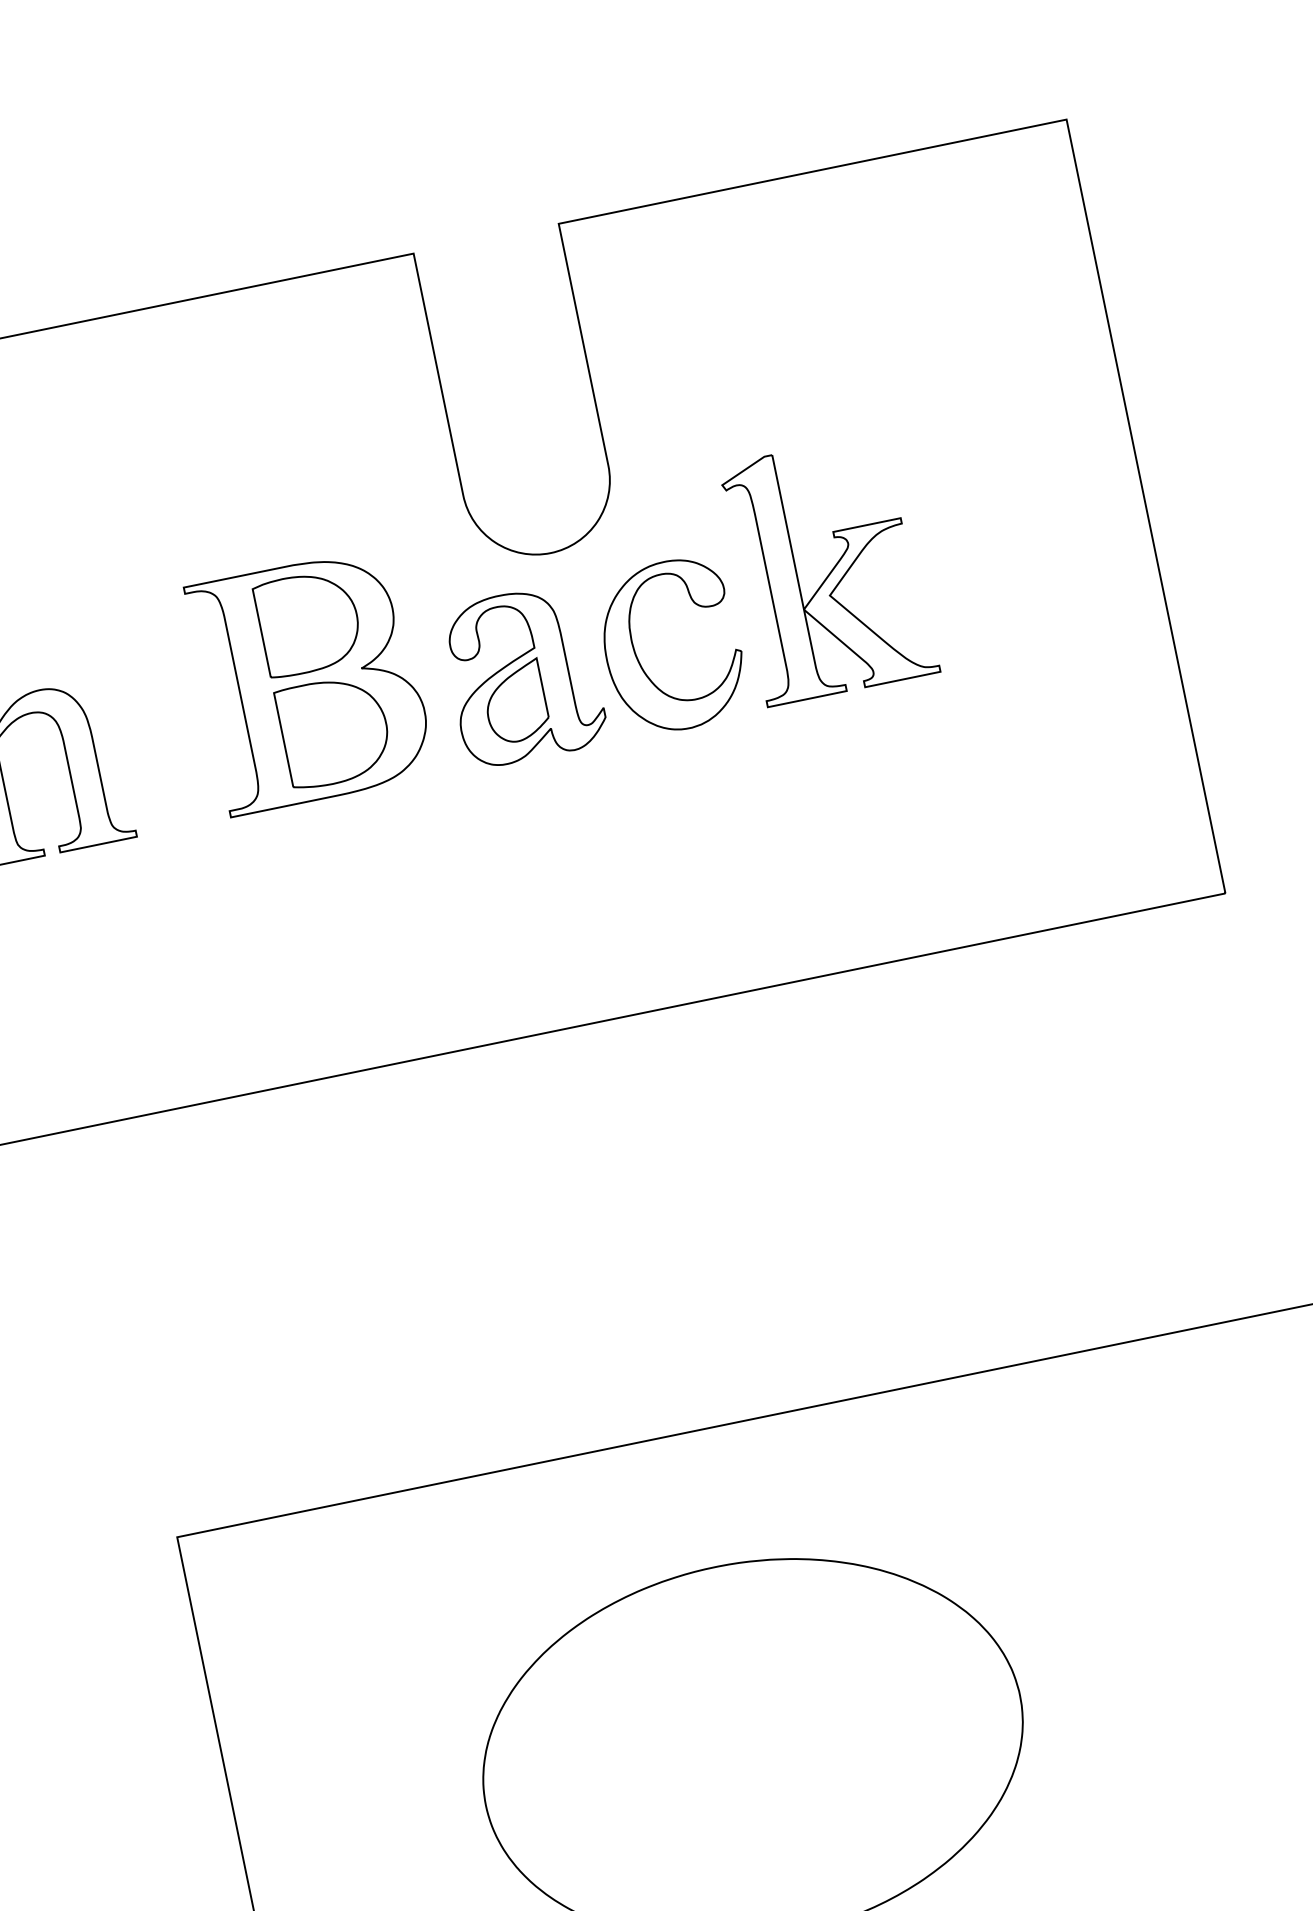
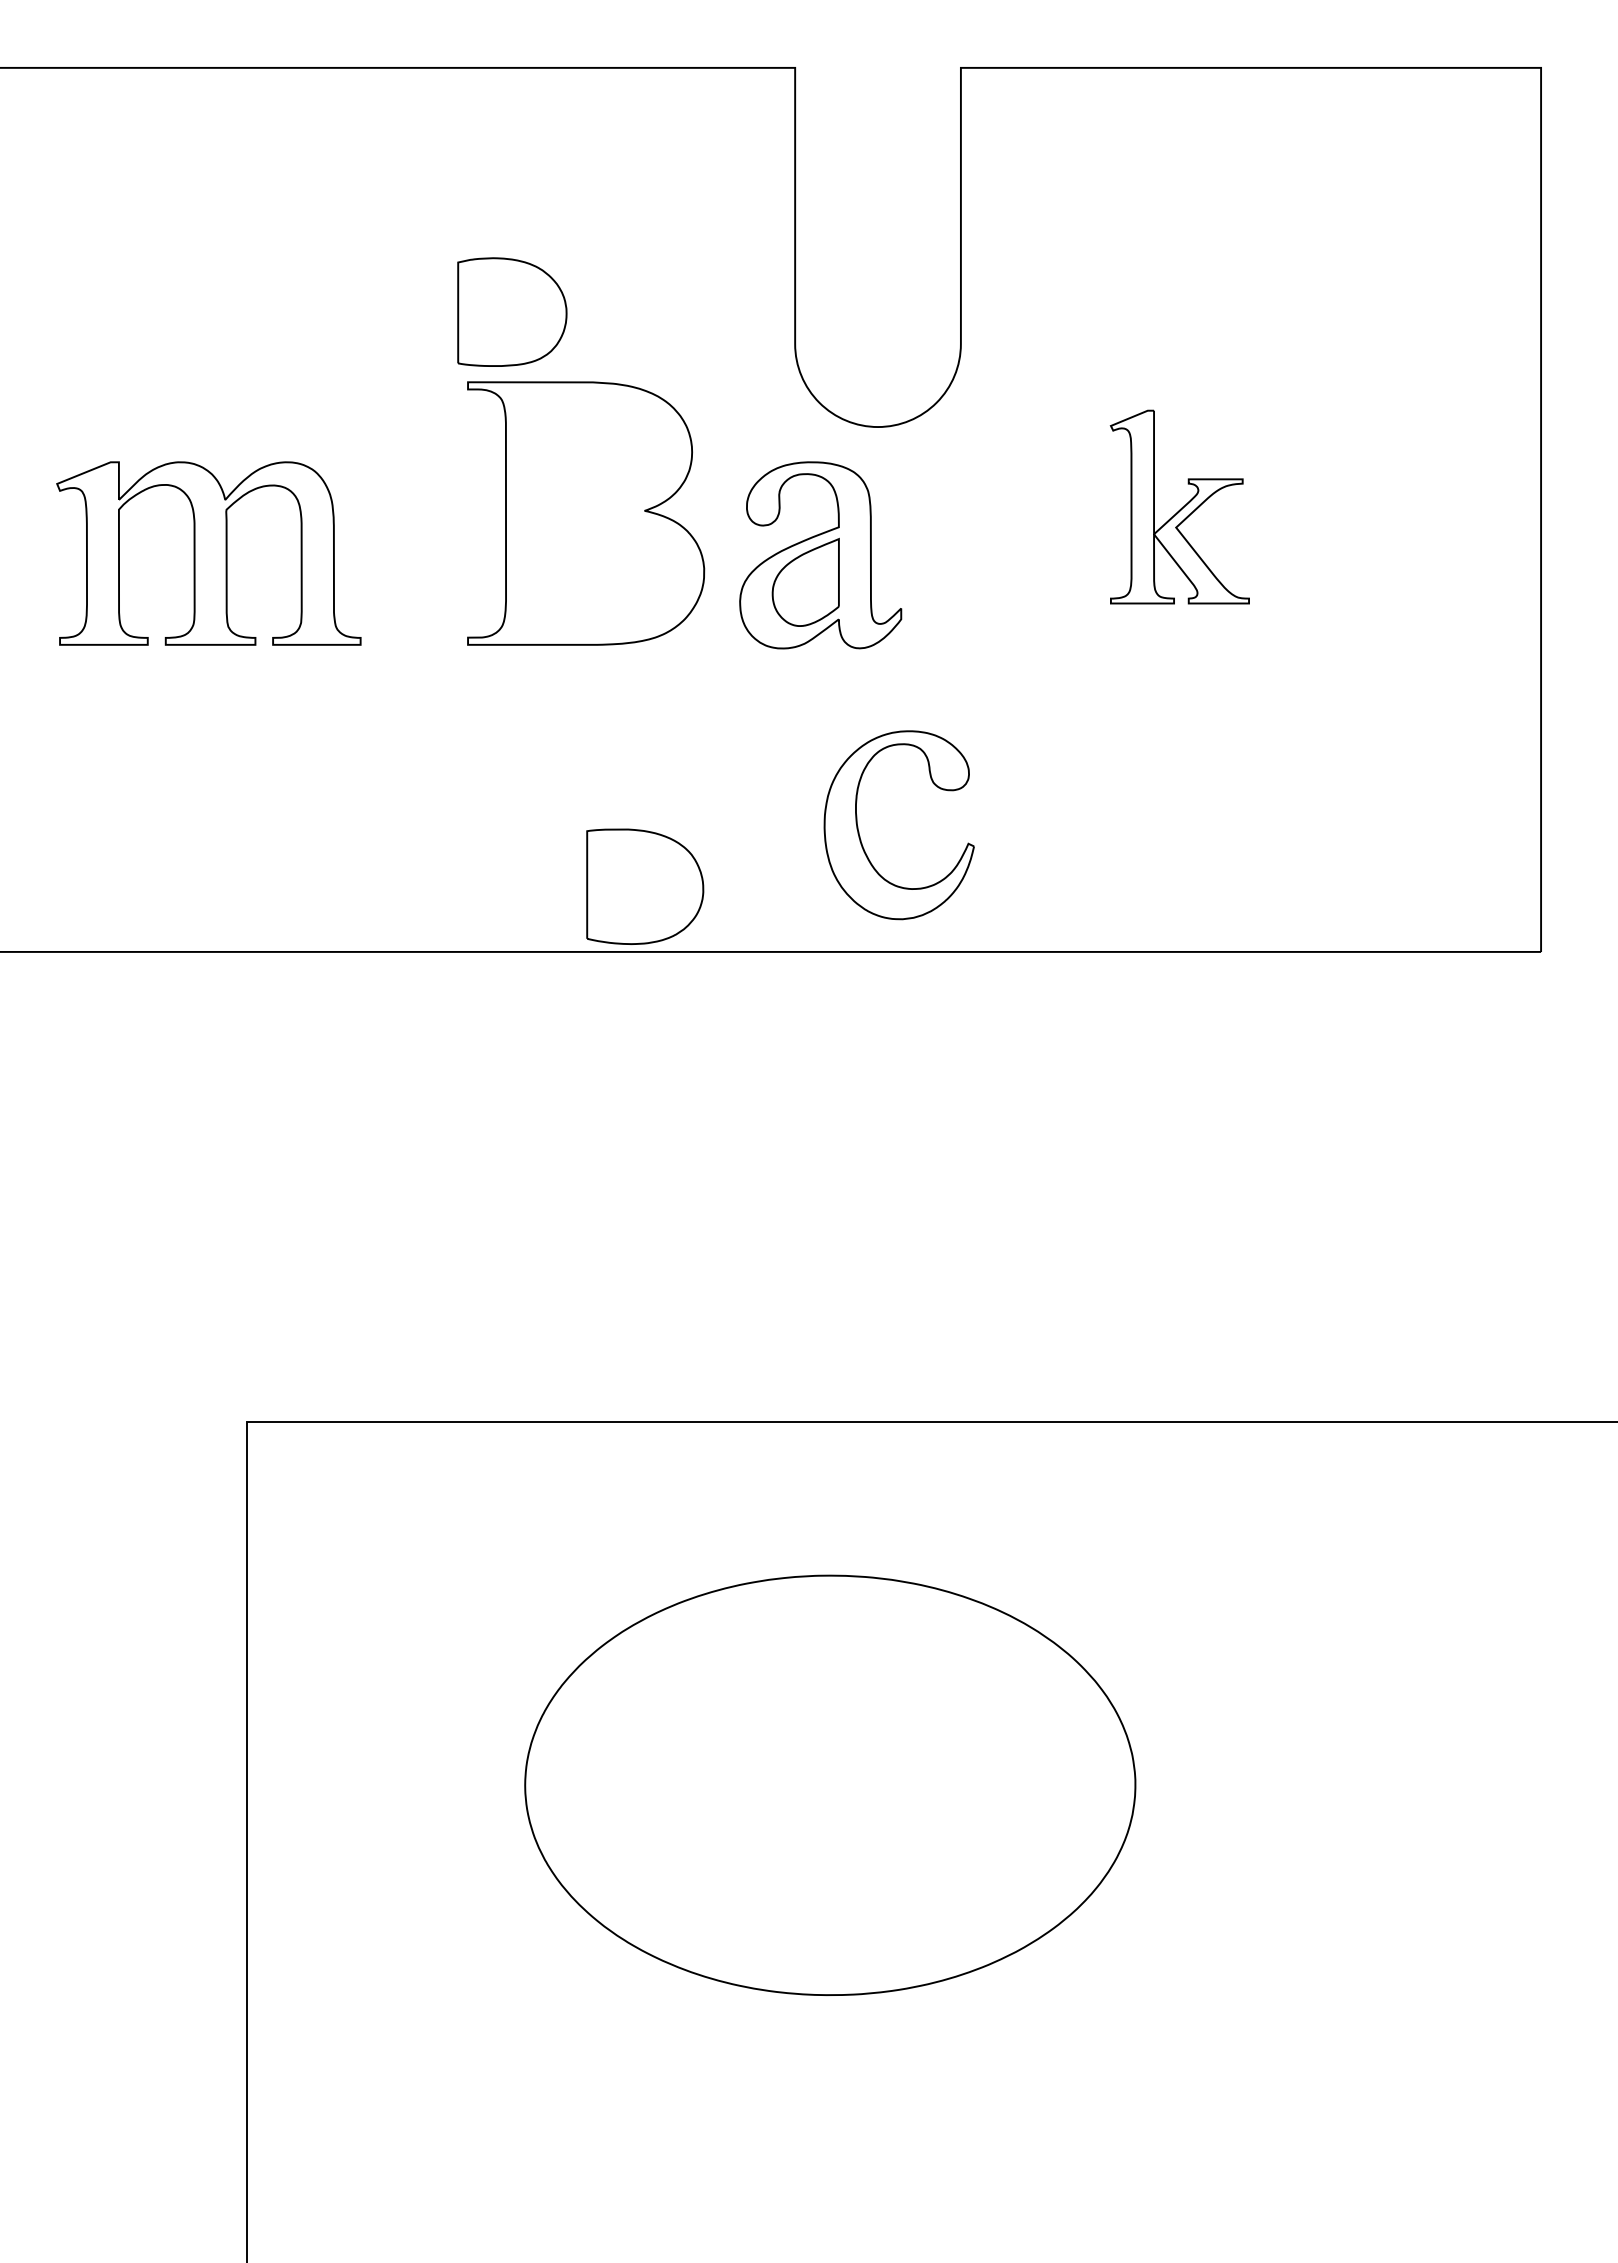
part: (828, 568) -> (1179, 506), size x0.7
part: (309, 622) -> (512, 311), moved
part: (638, 658) -> (859, 831), moved
part: (334, 731) -> (645, 886), moved

